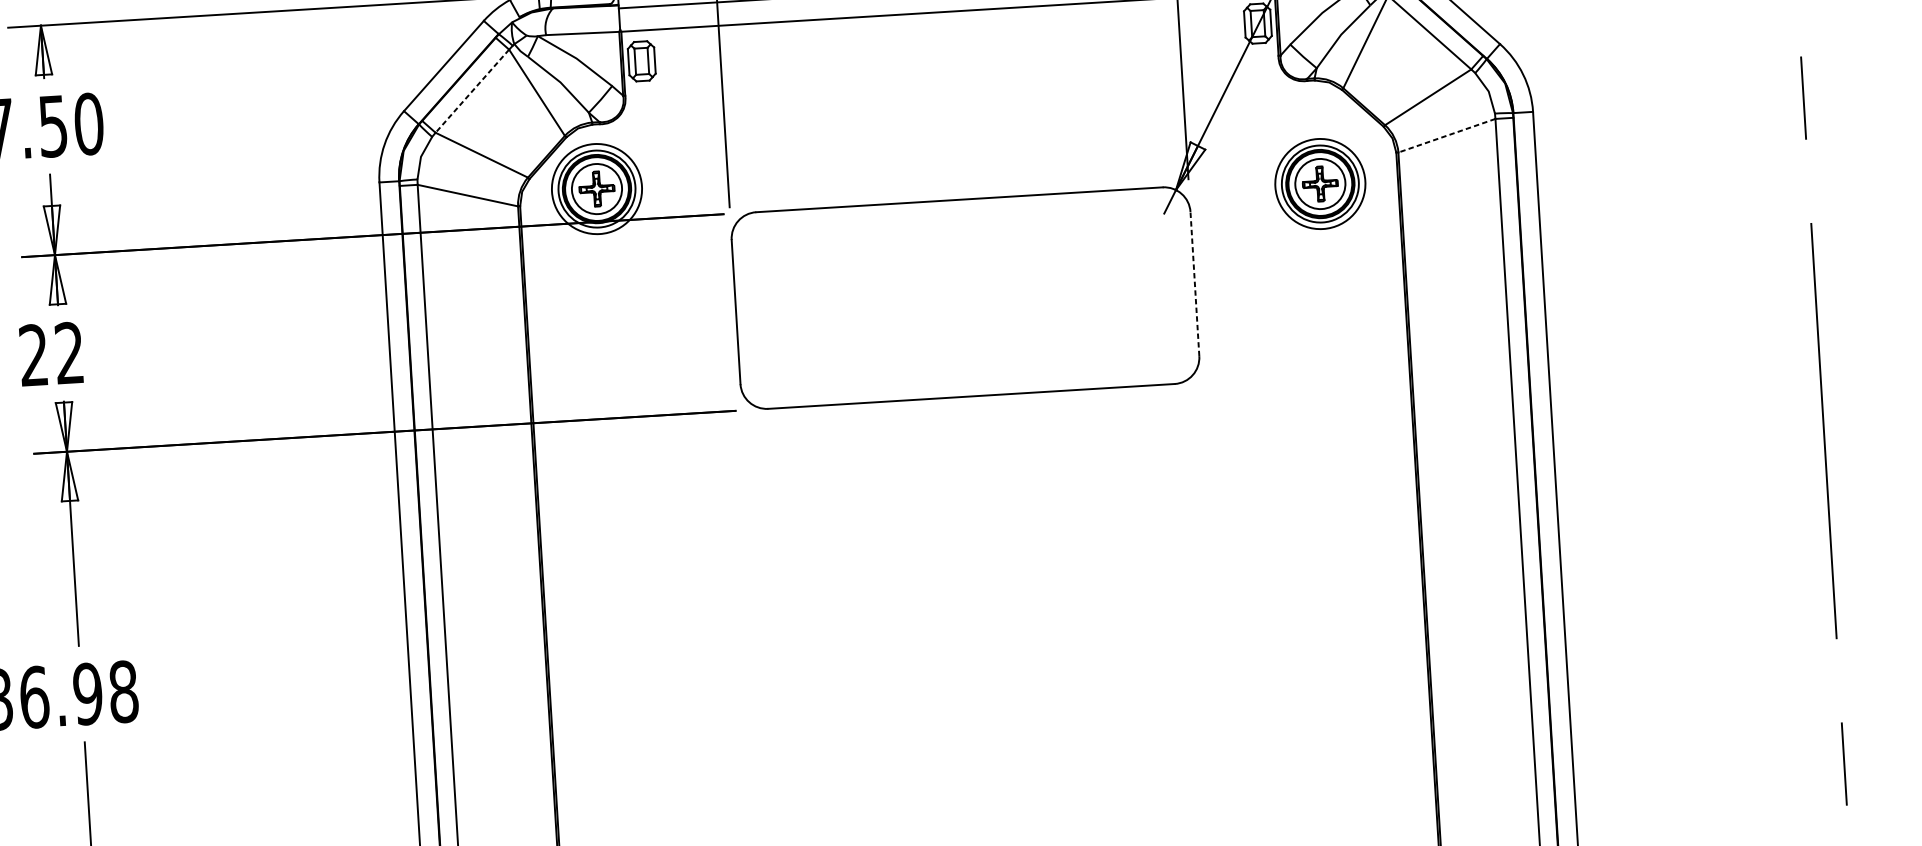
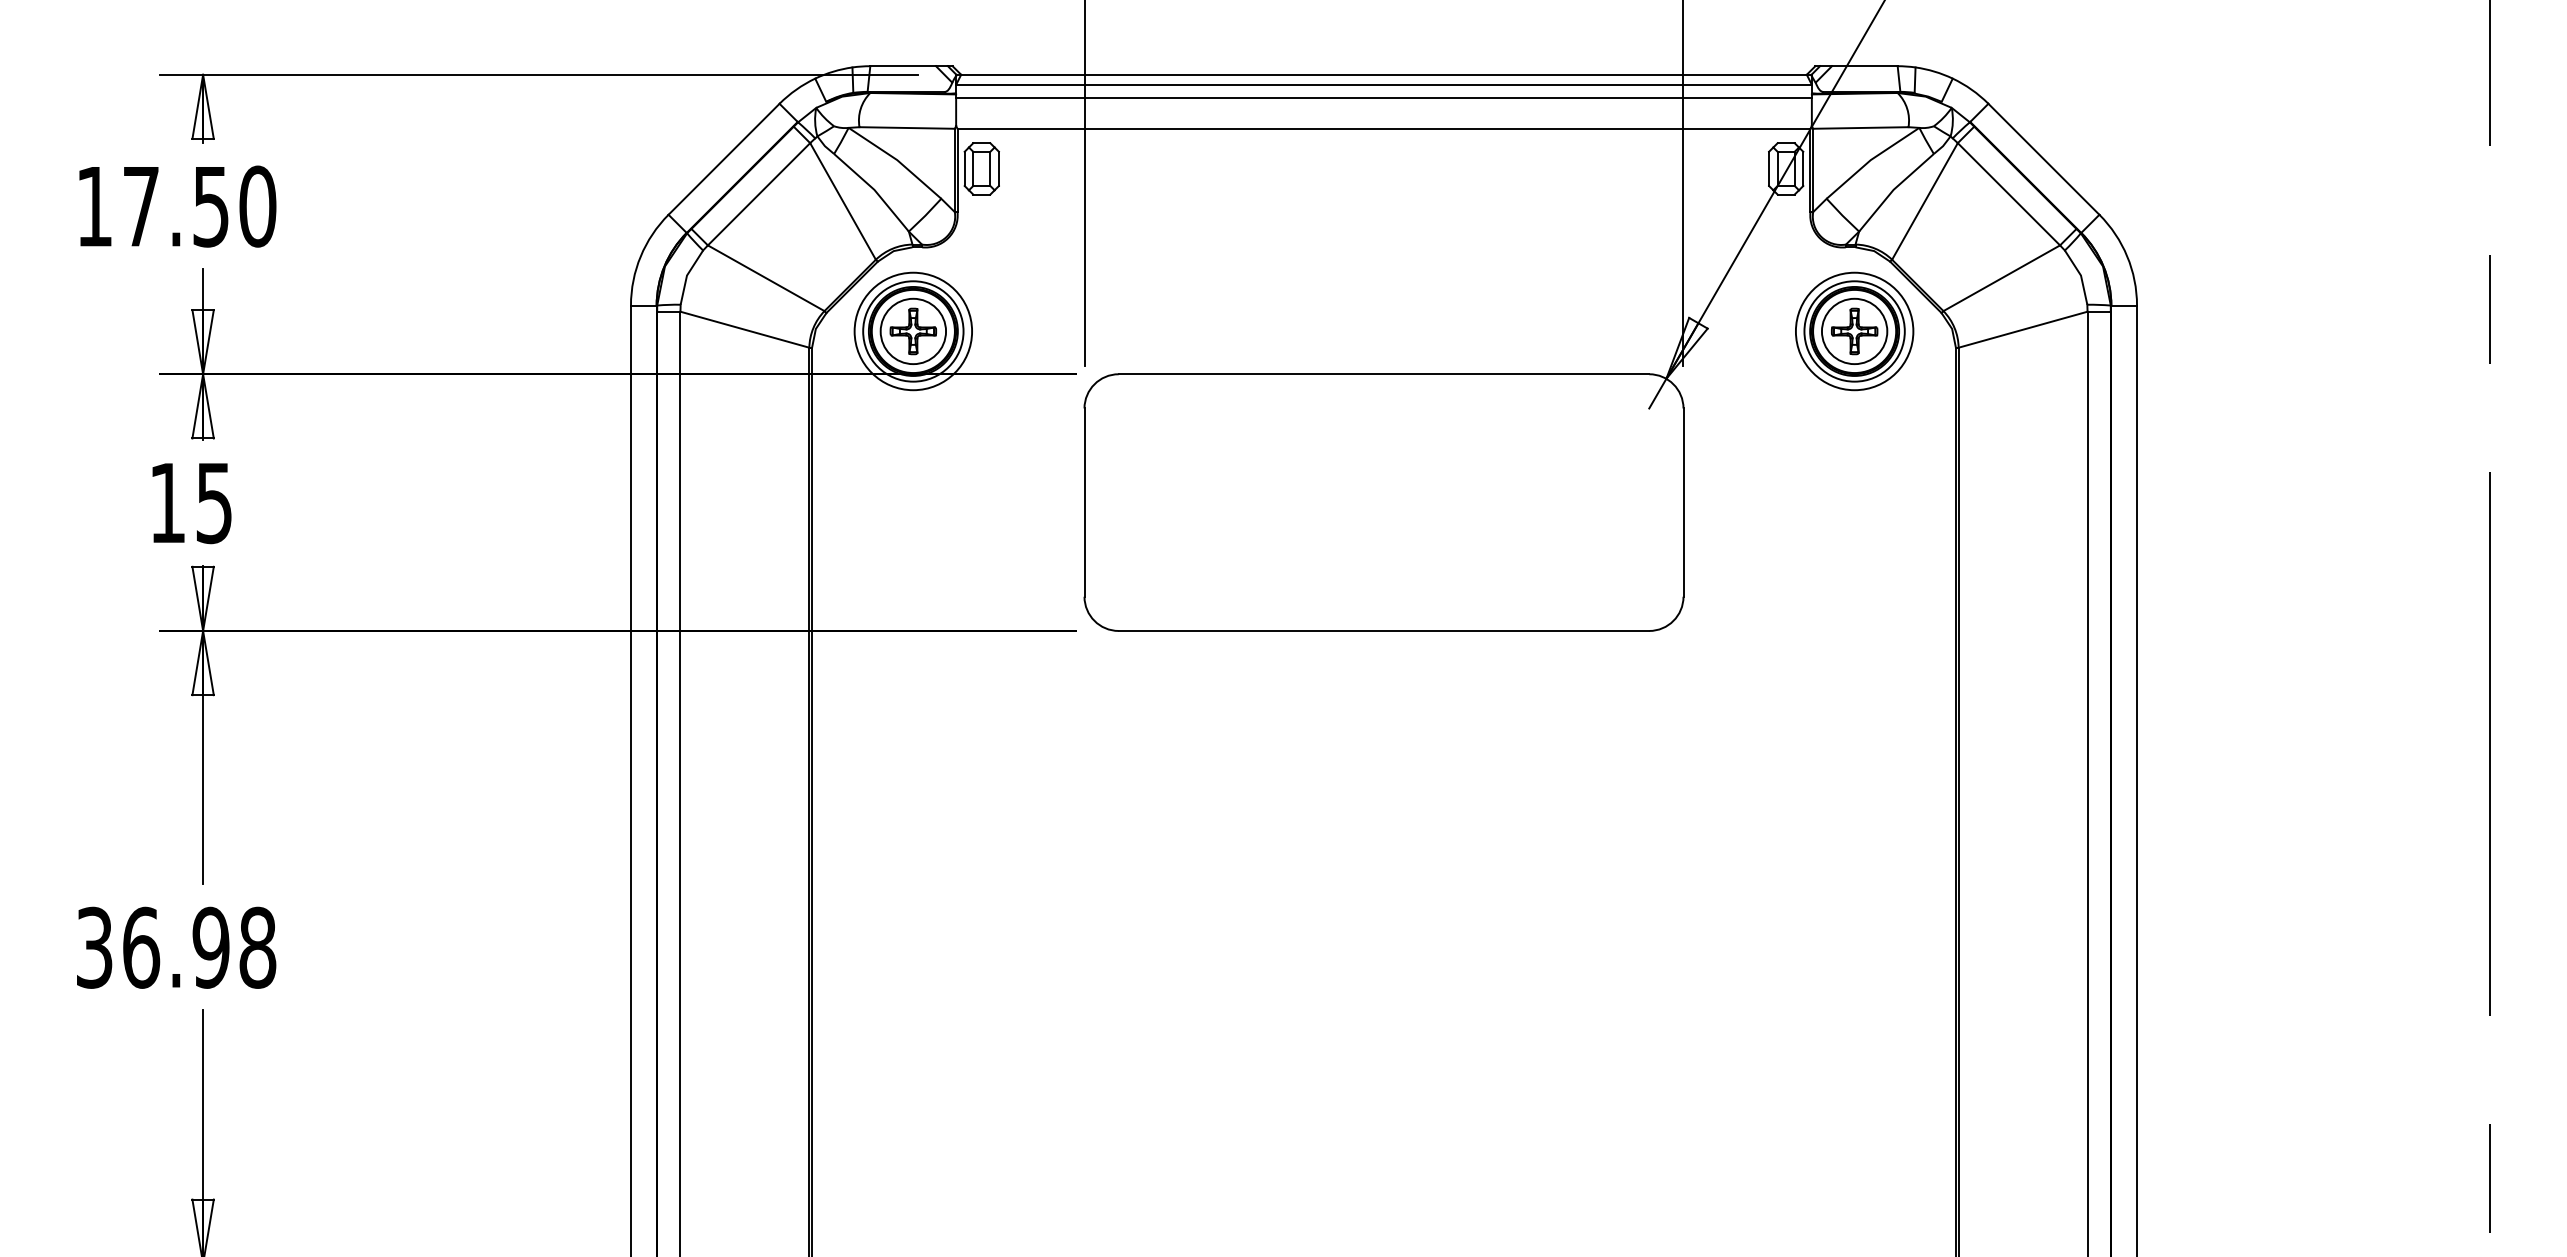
line: (471, 91) -> (758, 194), dashed -> solid
line: (1447, 135) -> (2023, 329), dashed -> solid
part: (1320, 184) -> (1854, 331), moved
line: (1194, 283) -> (1683, 502), dashed -> solid
text: (51, 354) -> (190, 503), 22 -> 15

